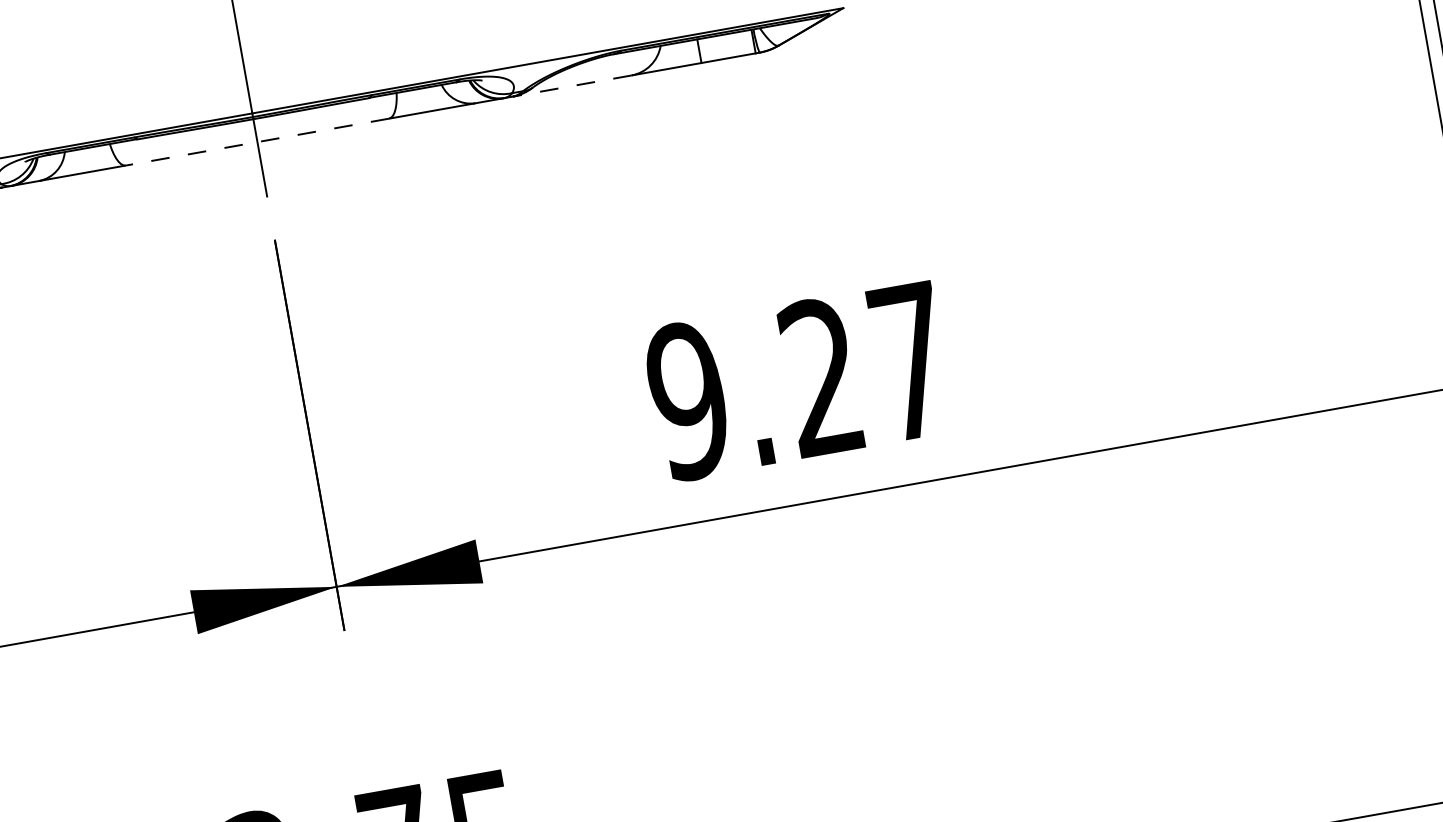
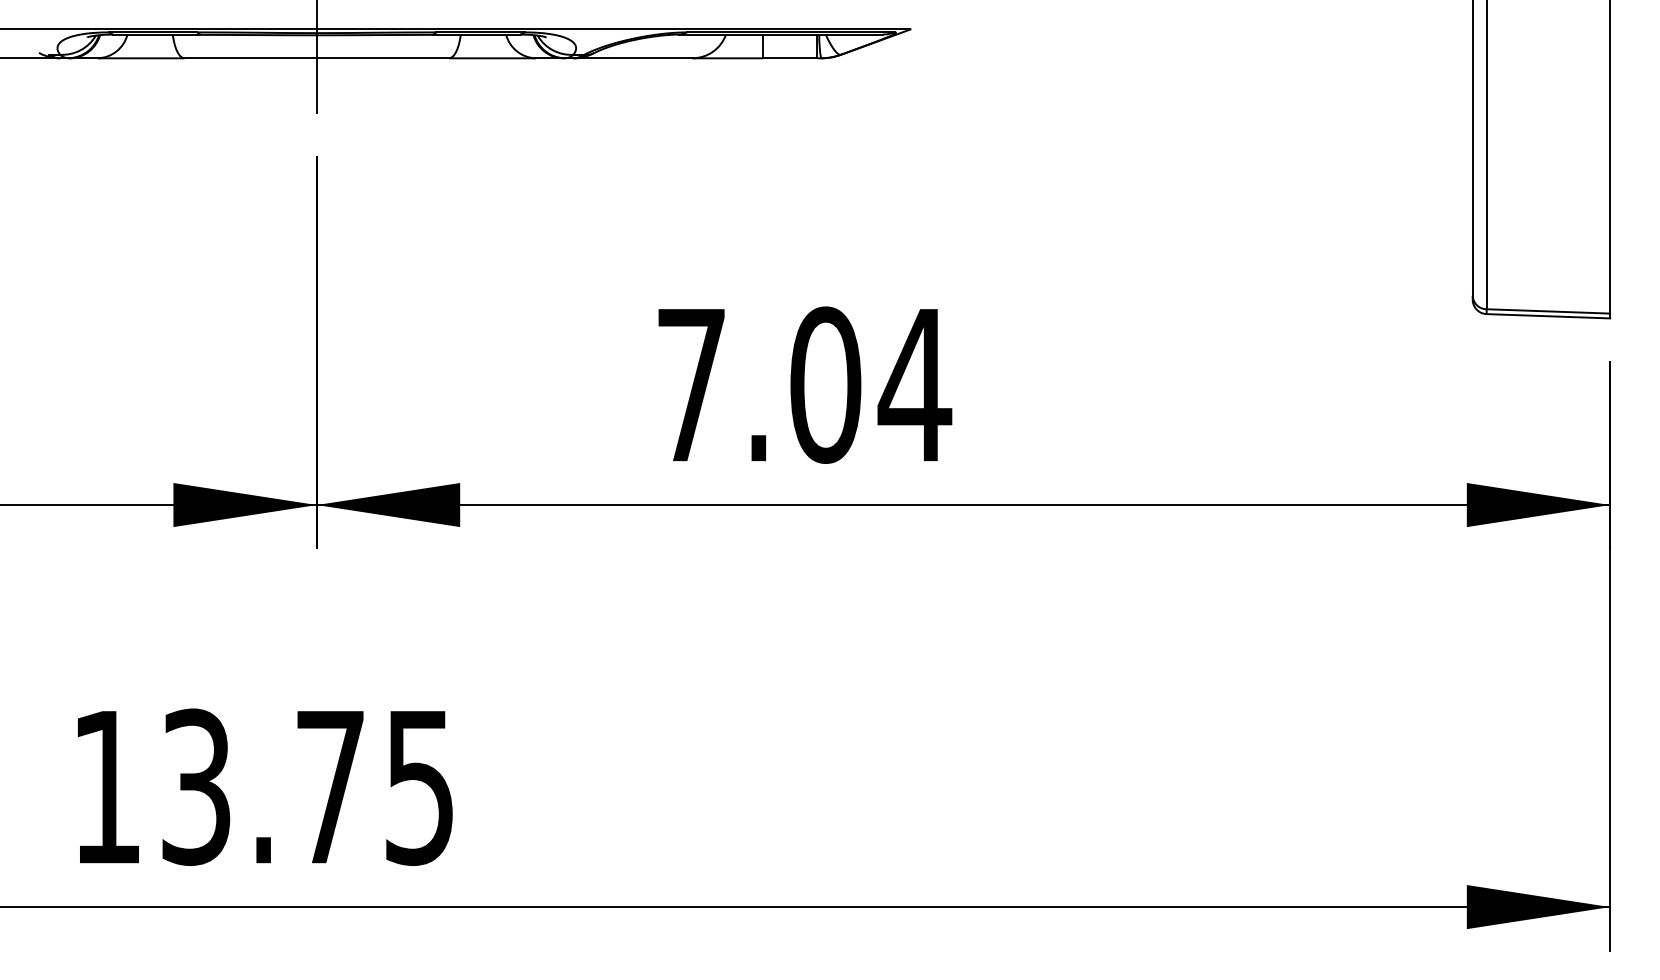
line: (571, 86) -> (632, 58), dashed -> solid
line: (257, 142) -> (316, 58), dashed -> solid
text: (800, 380) -> (804, 384), 9.27 -> 7.04

